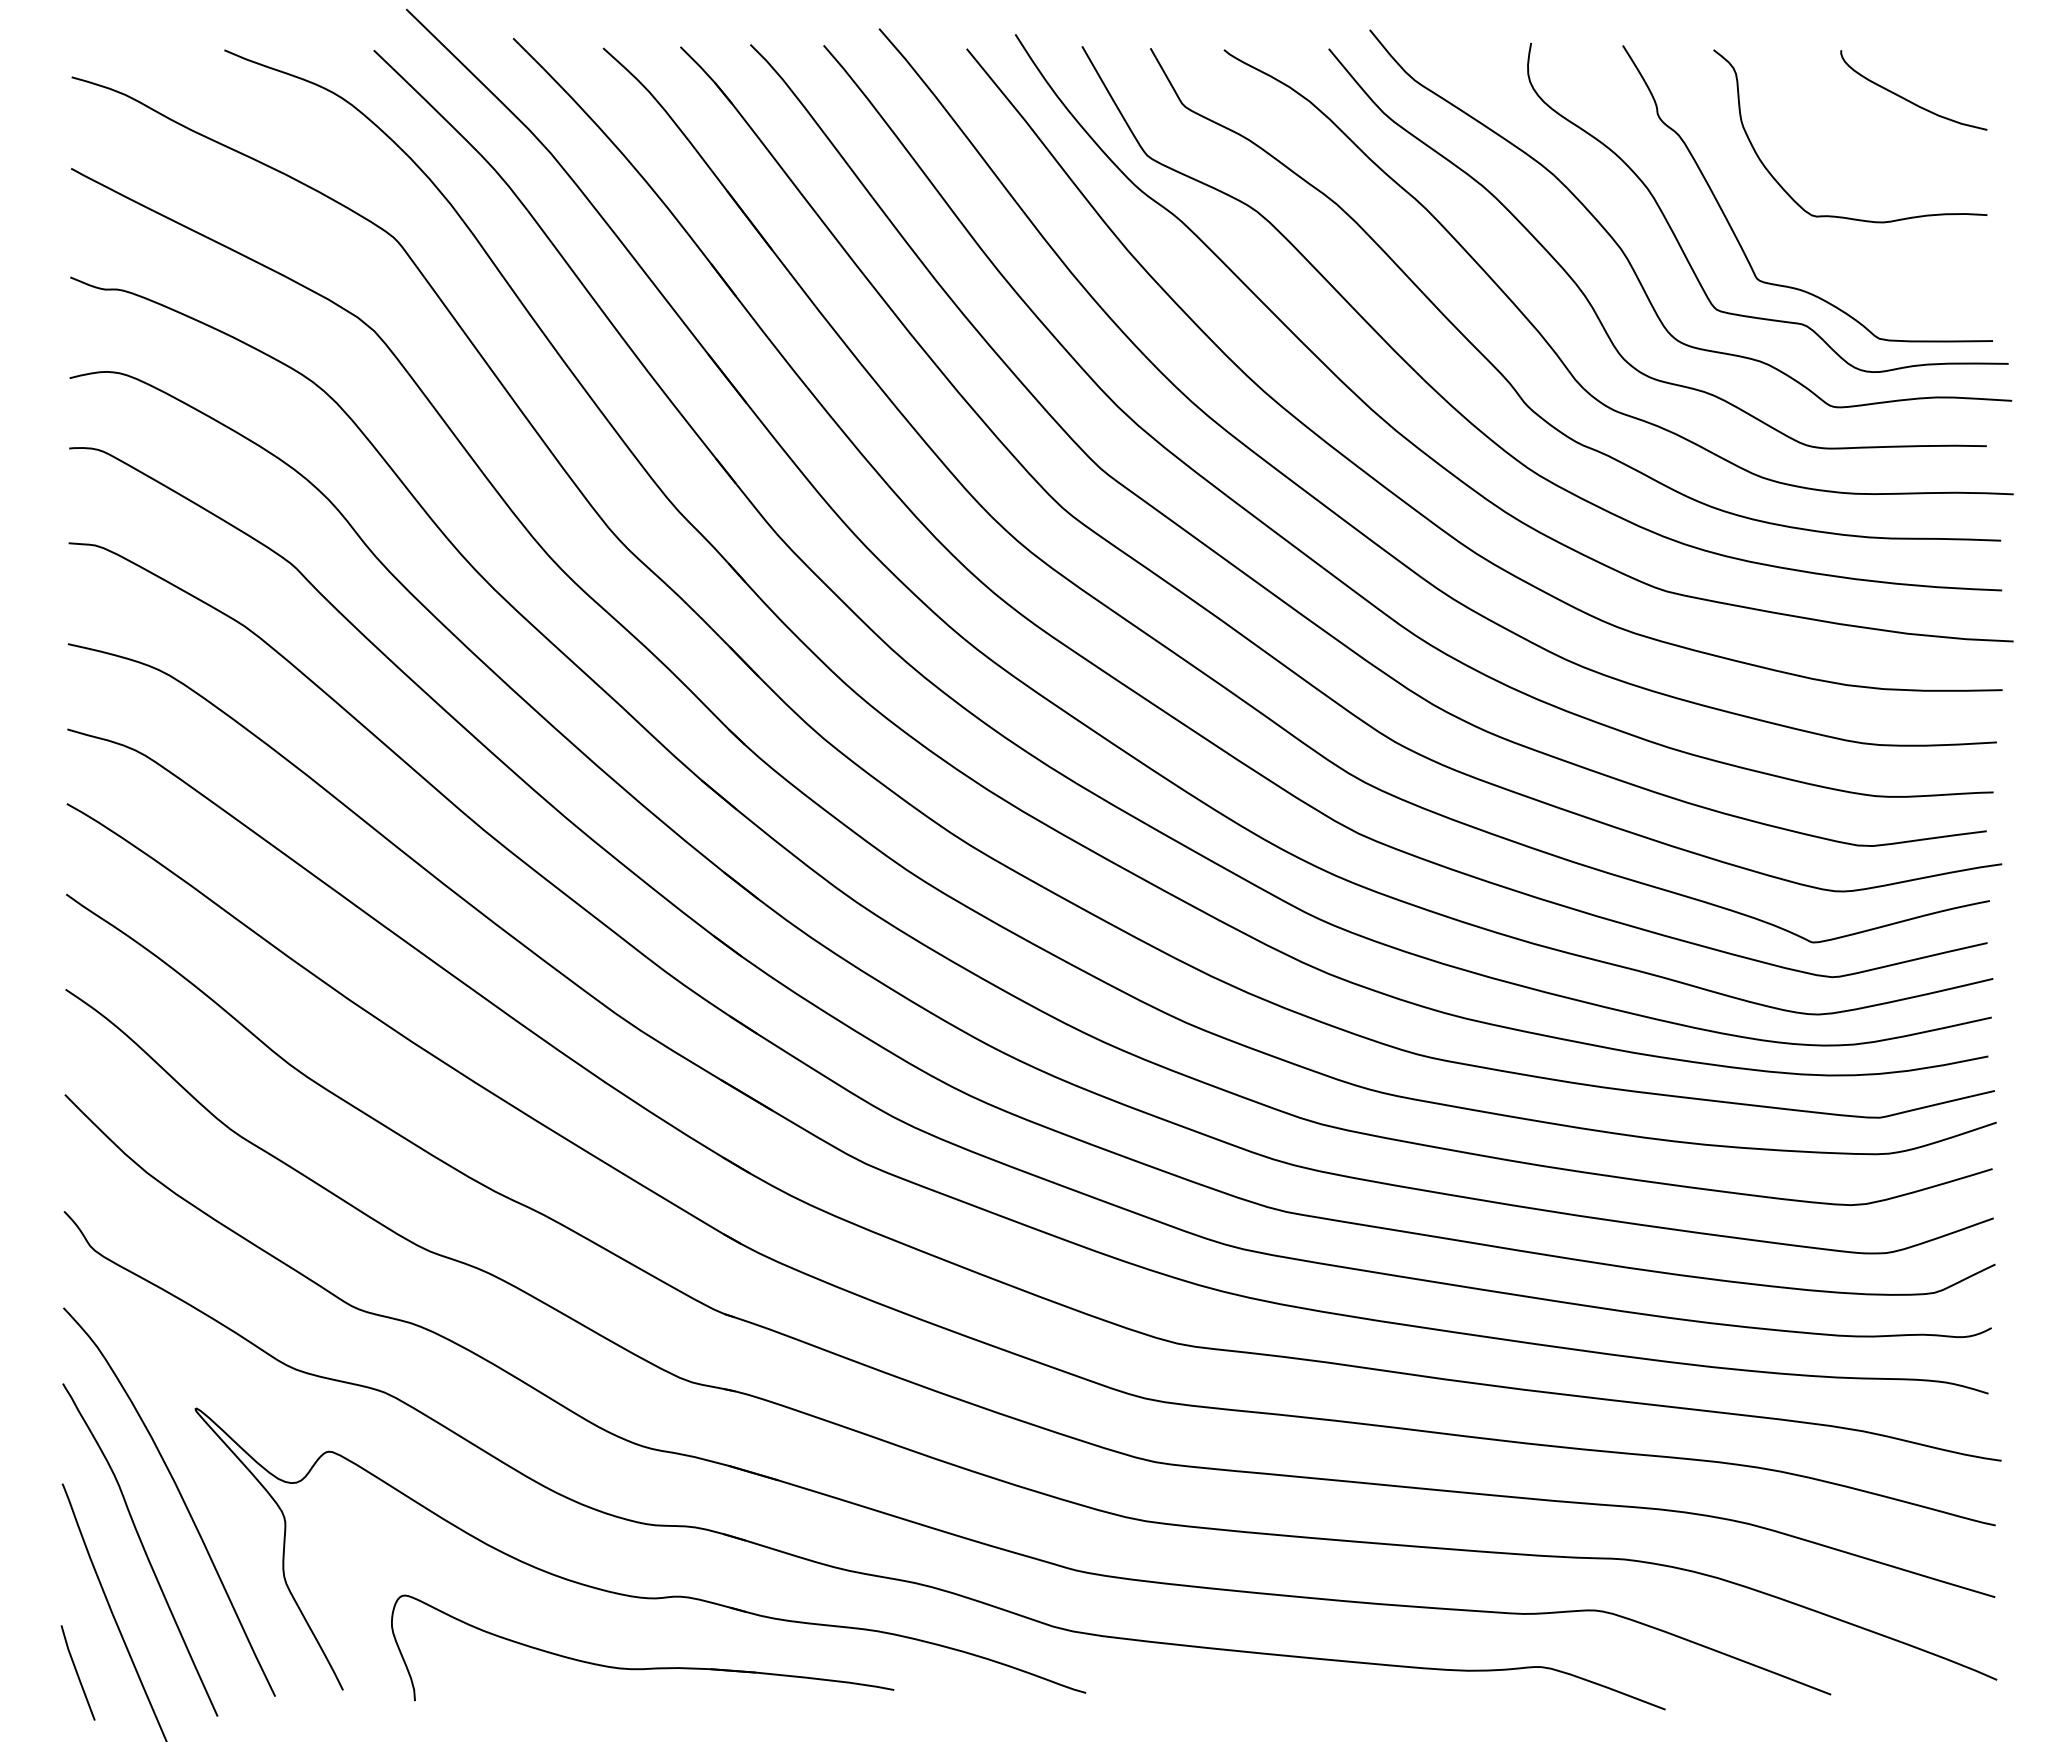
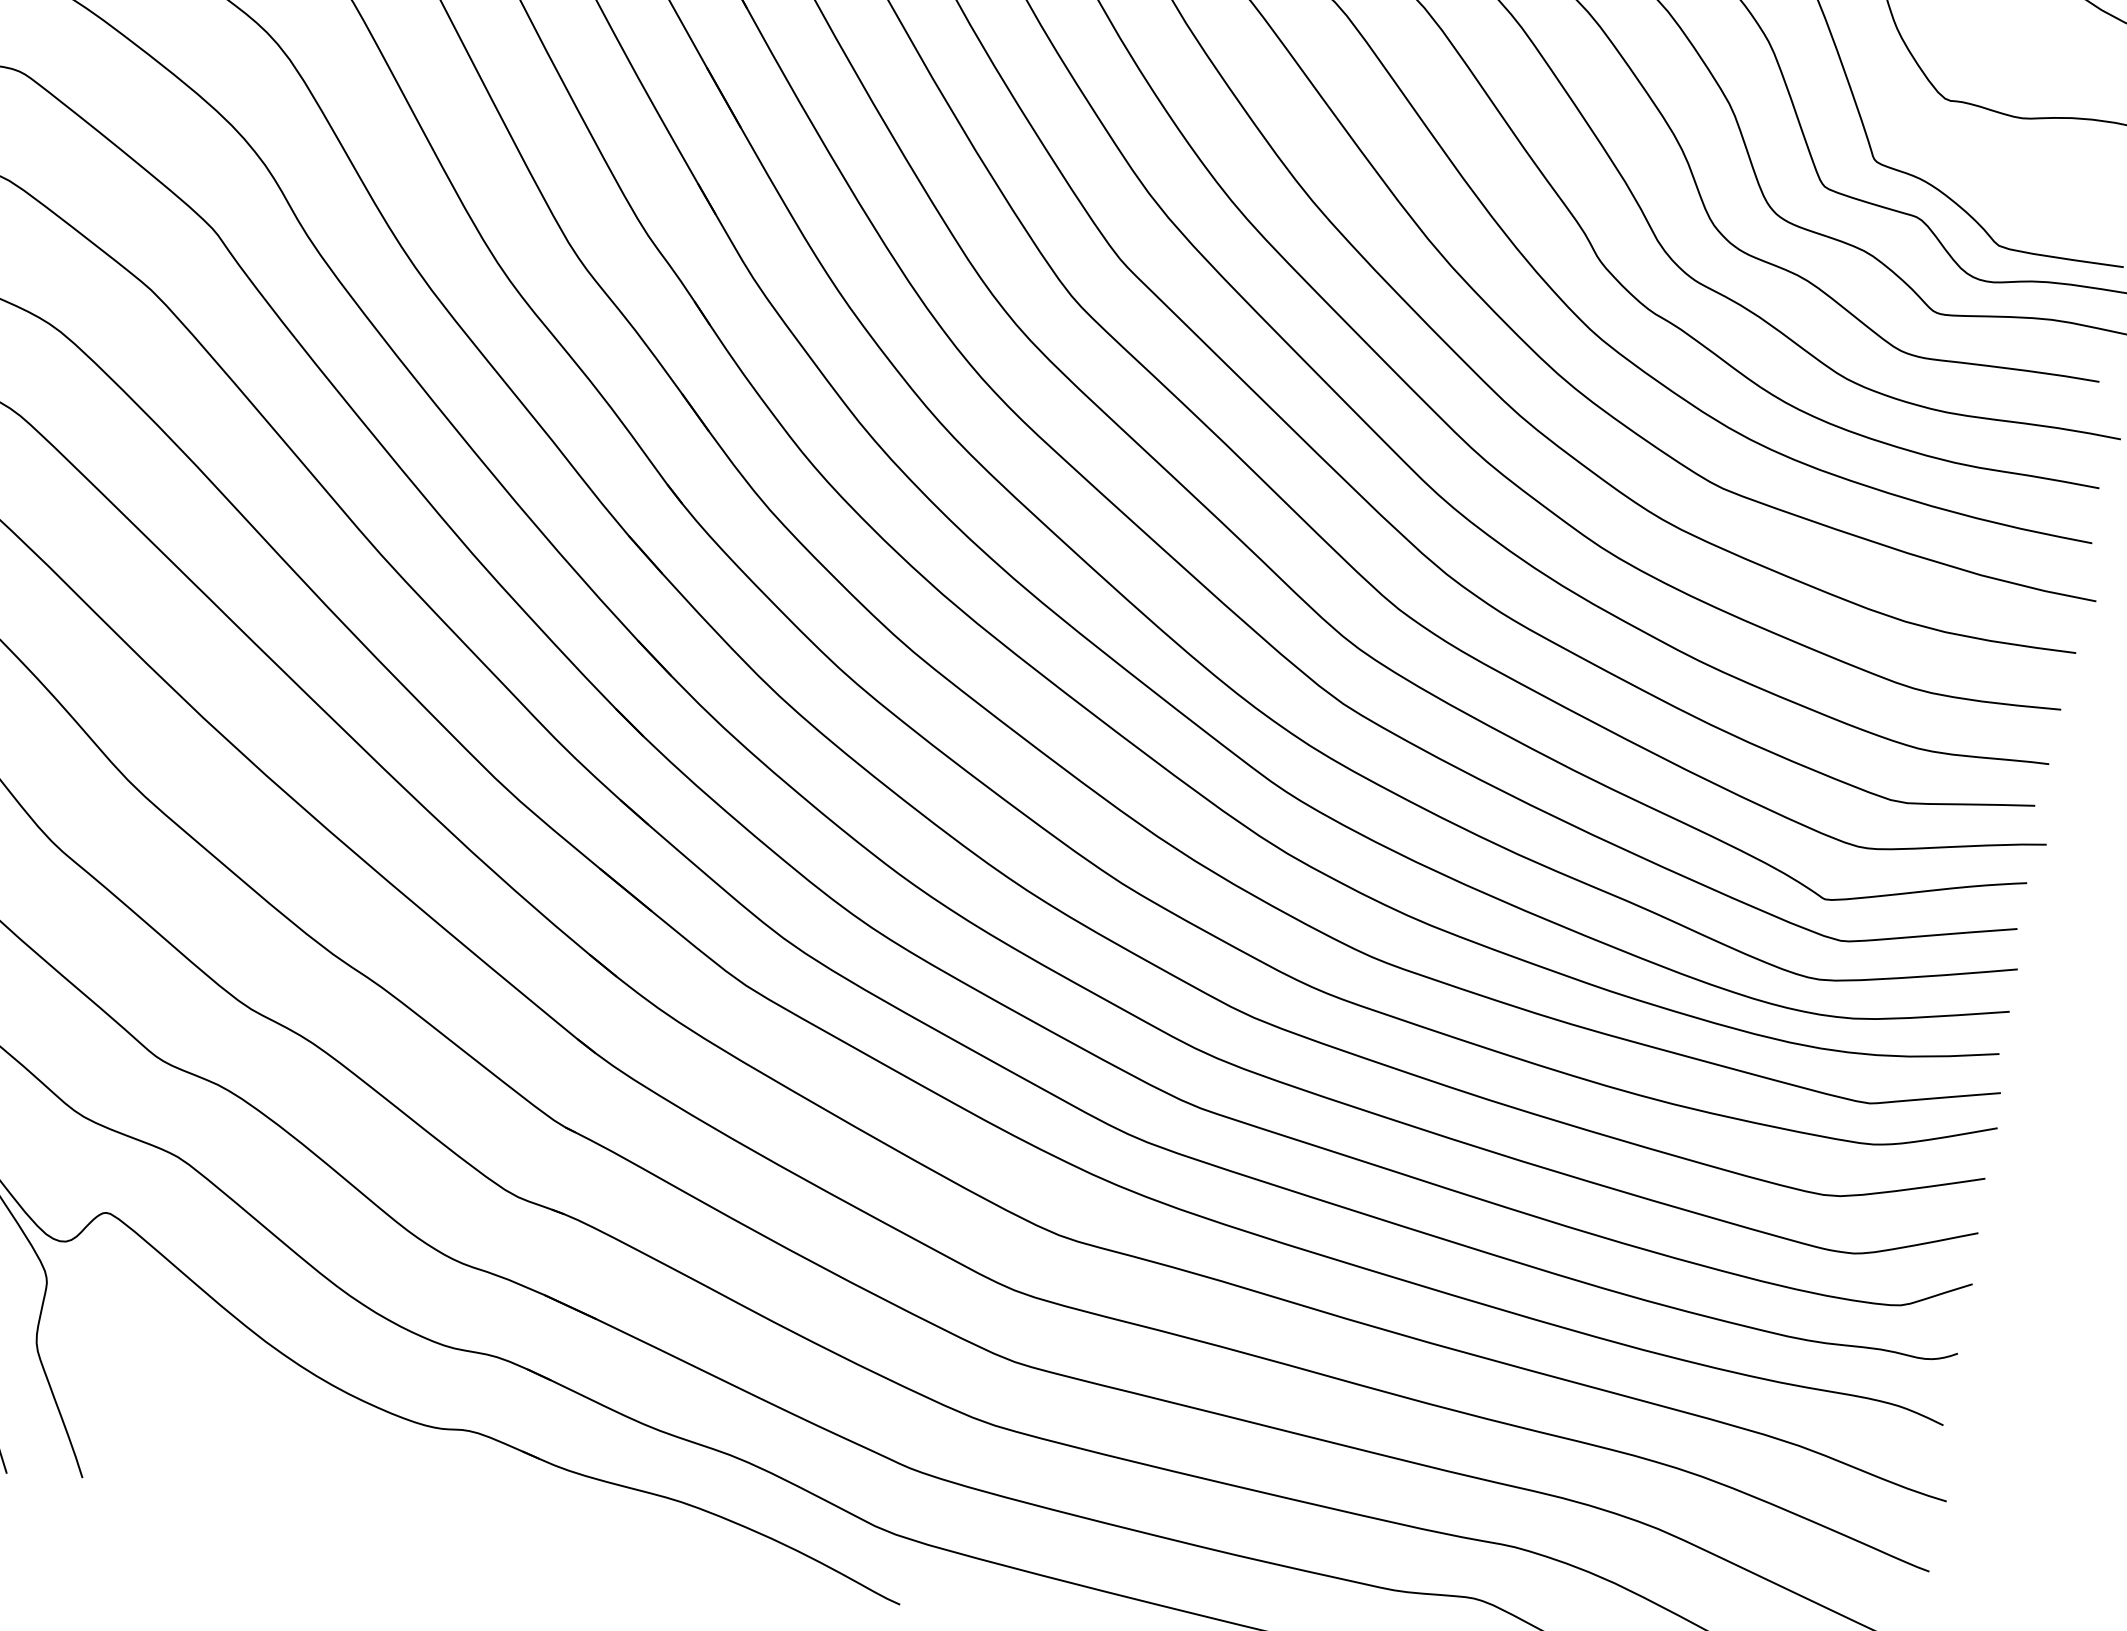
part: (642, 1668) -> (415, 1503), removed

